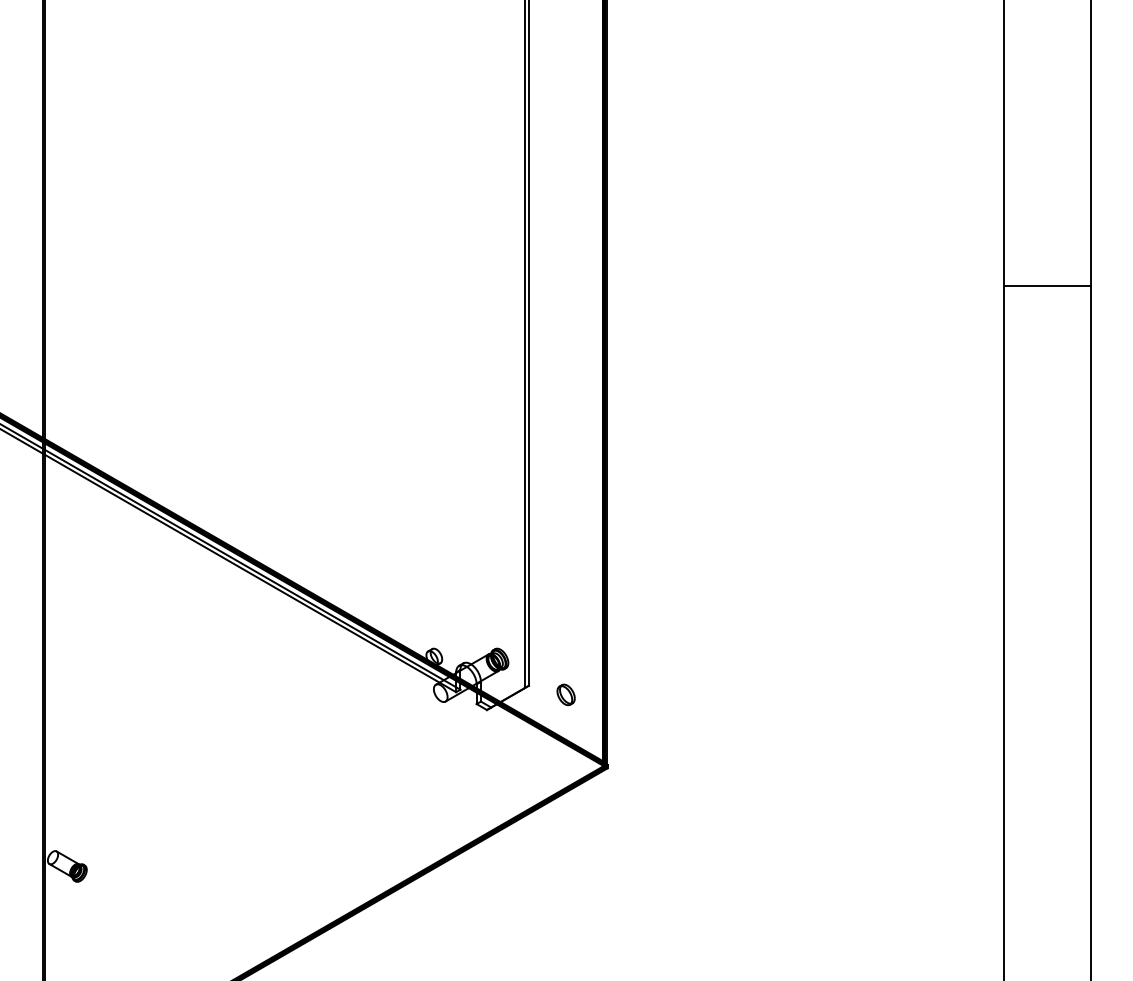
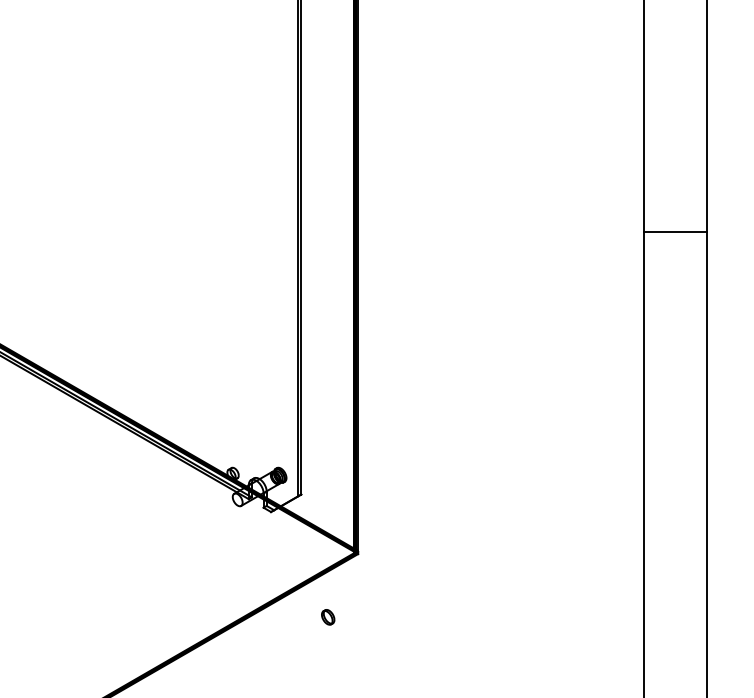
line: (1046, 285) -> (674, 231), moved
part: (565, 694) -> (327, 617), moved

